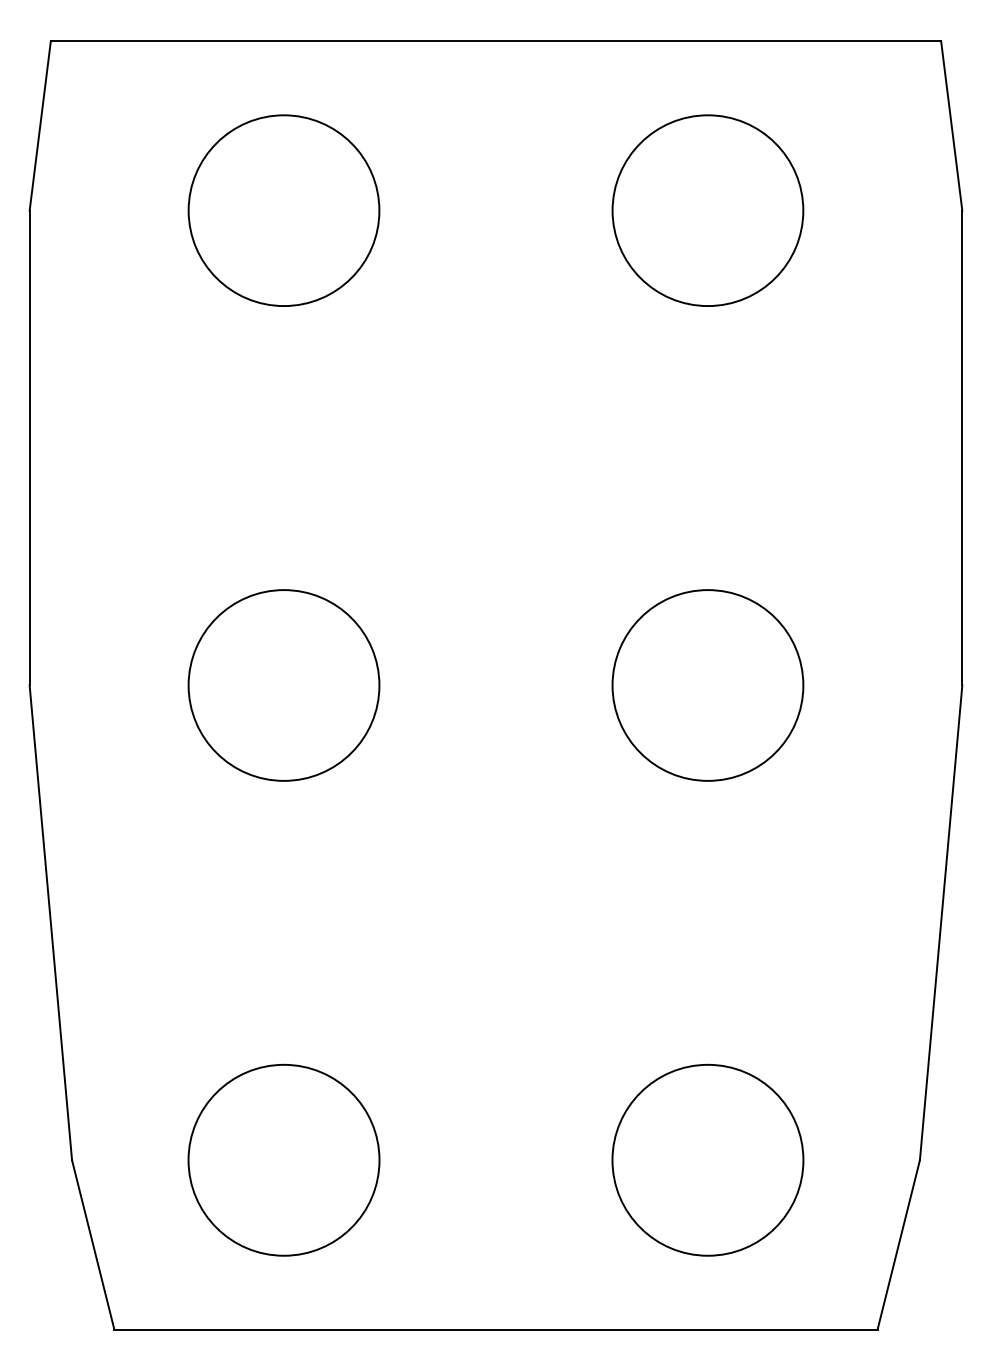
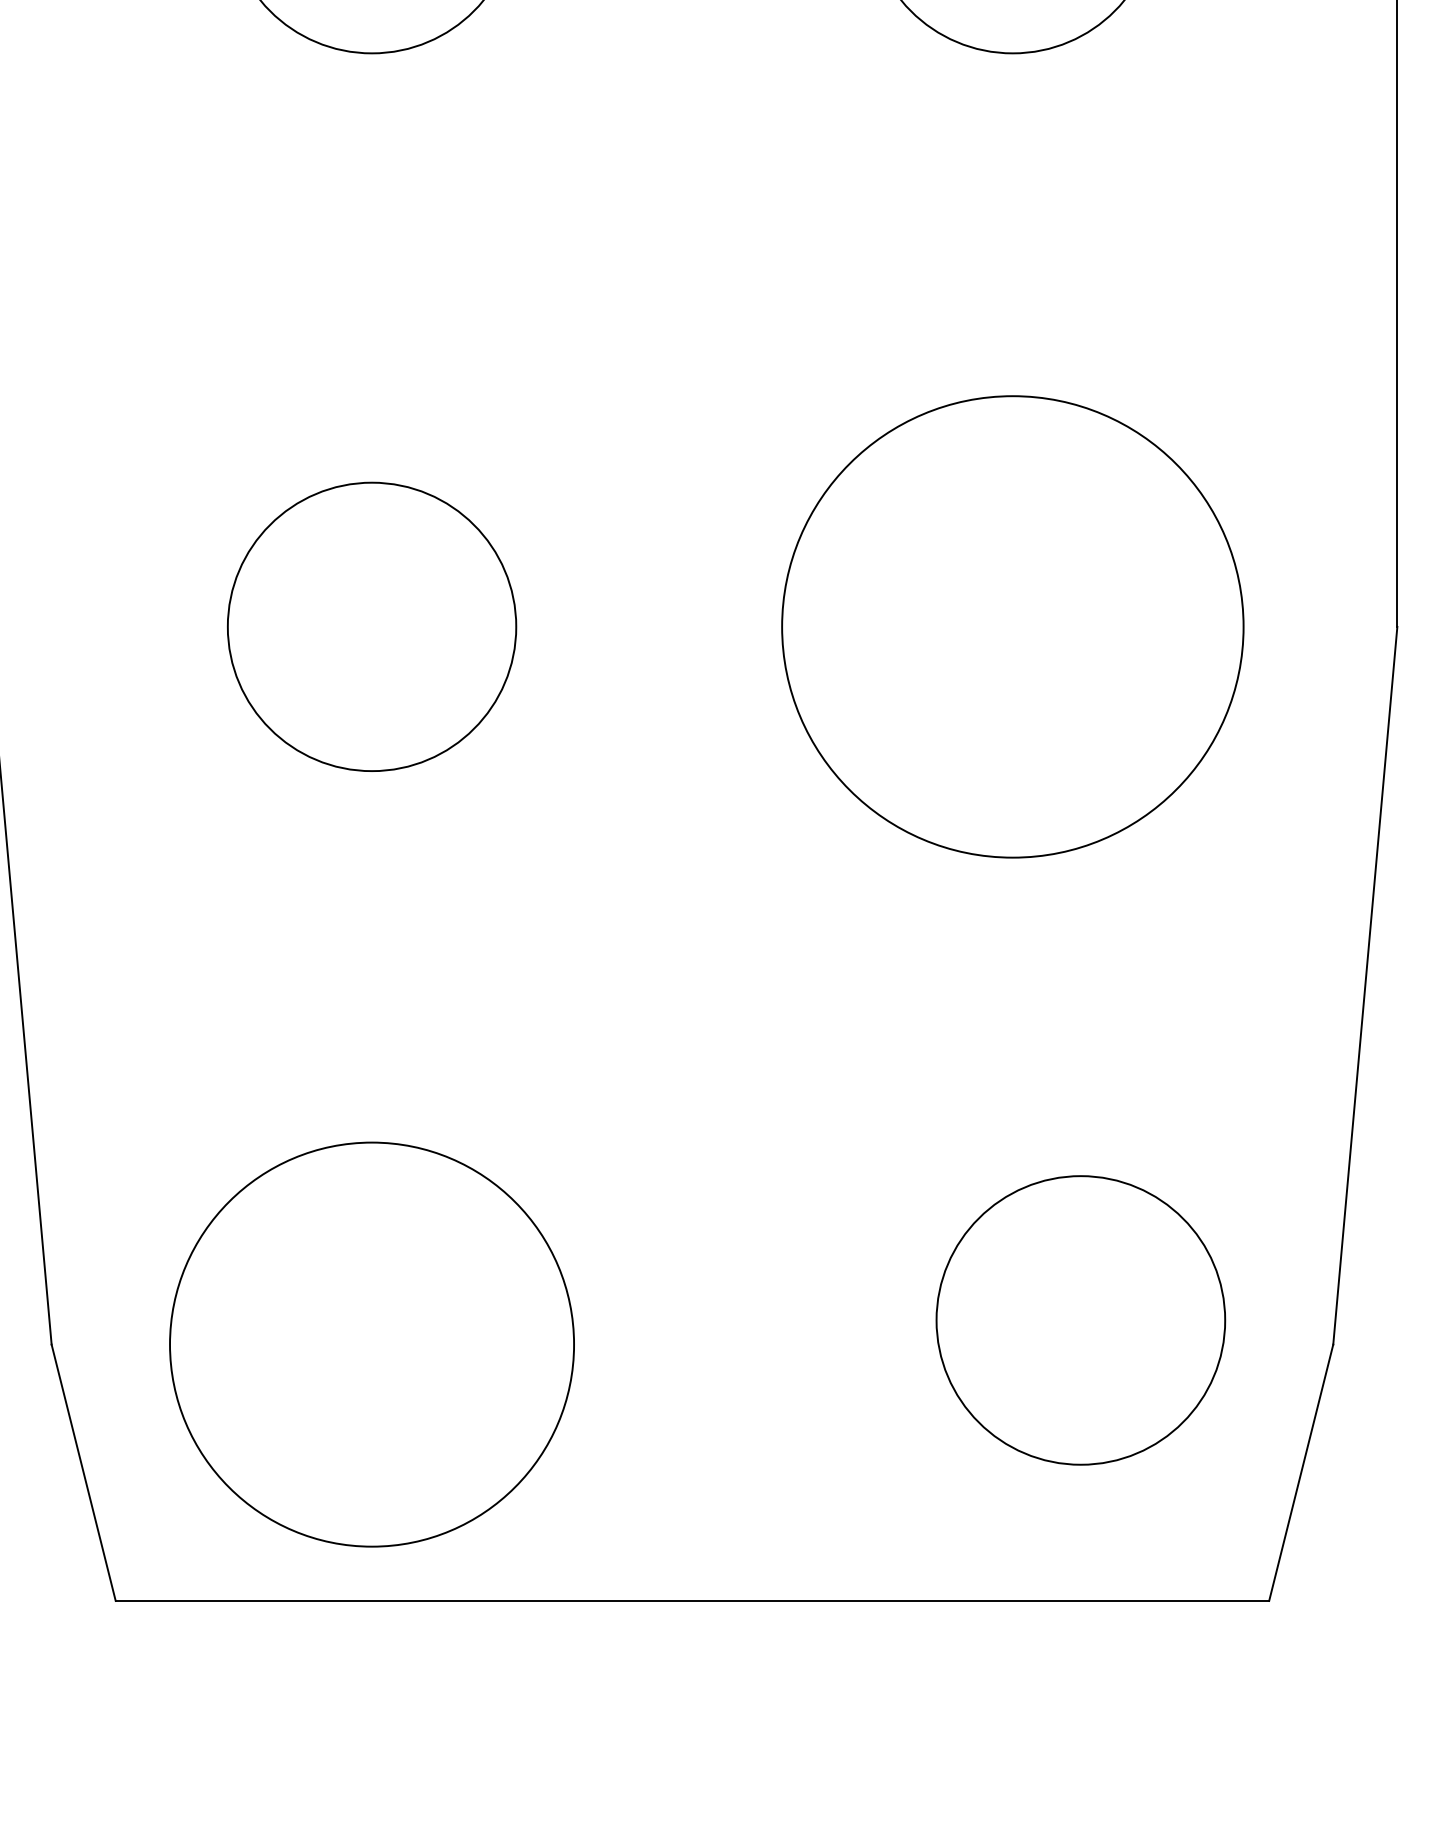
circle: (707, 685) -> (1012, 626), size x1.6
circle: (283, 1159) -> (371, 1343), size x1.4
circle: (707, 1159) -> (1080, 1319), moved

